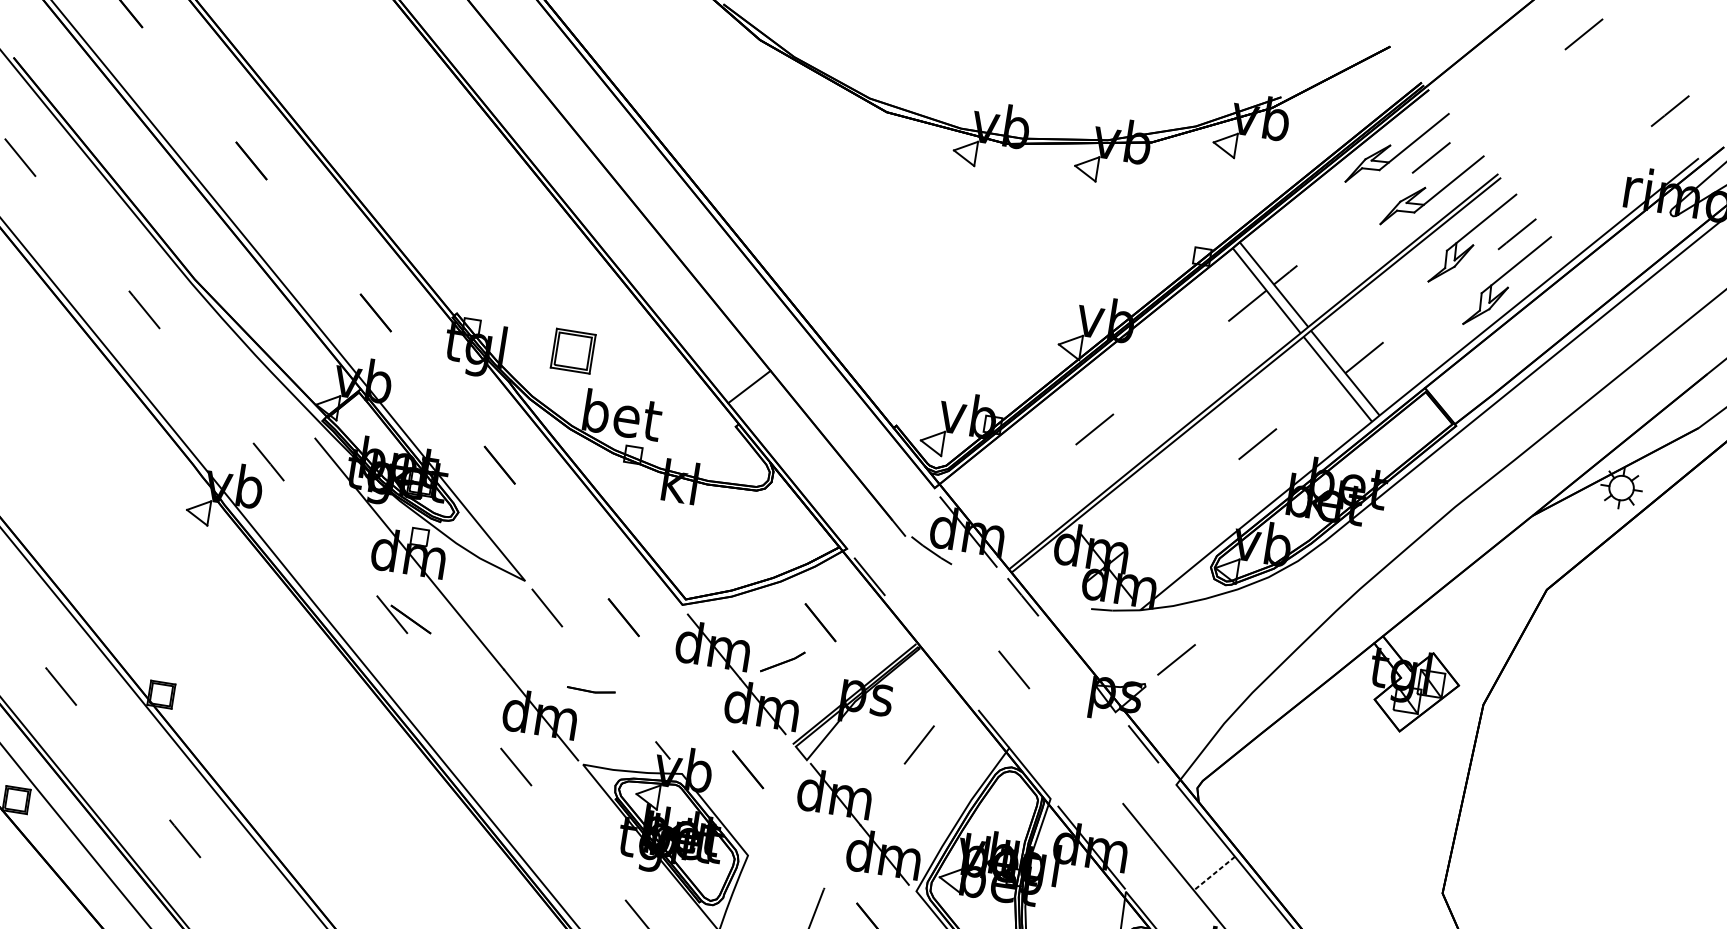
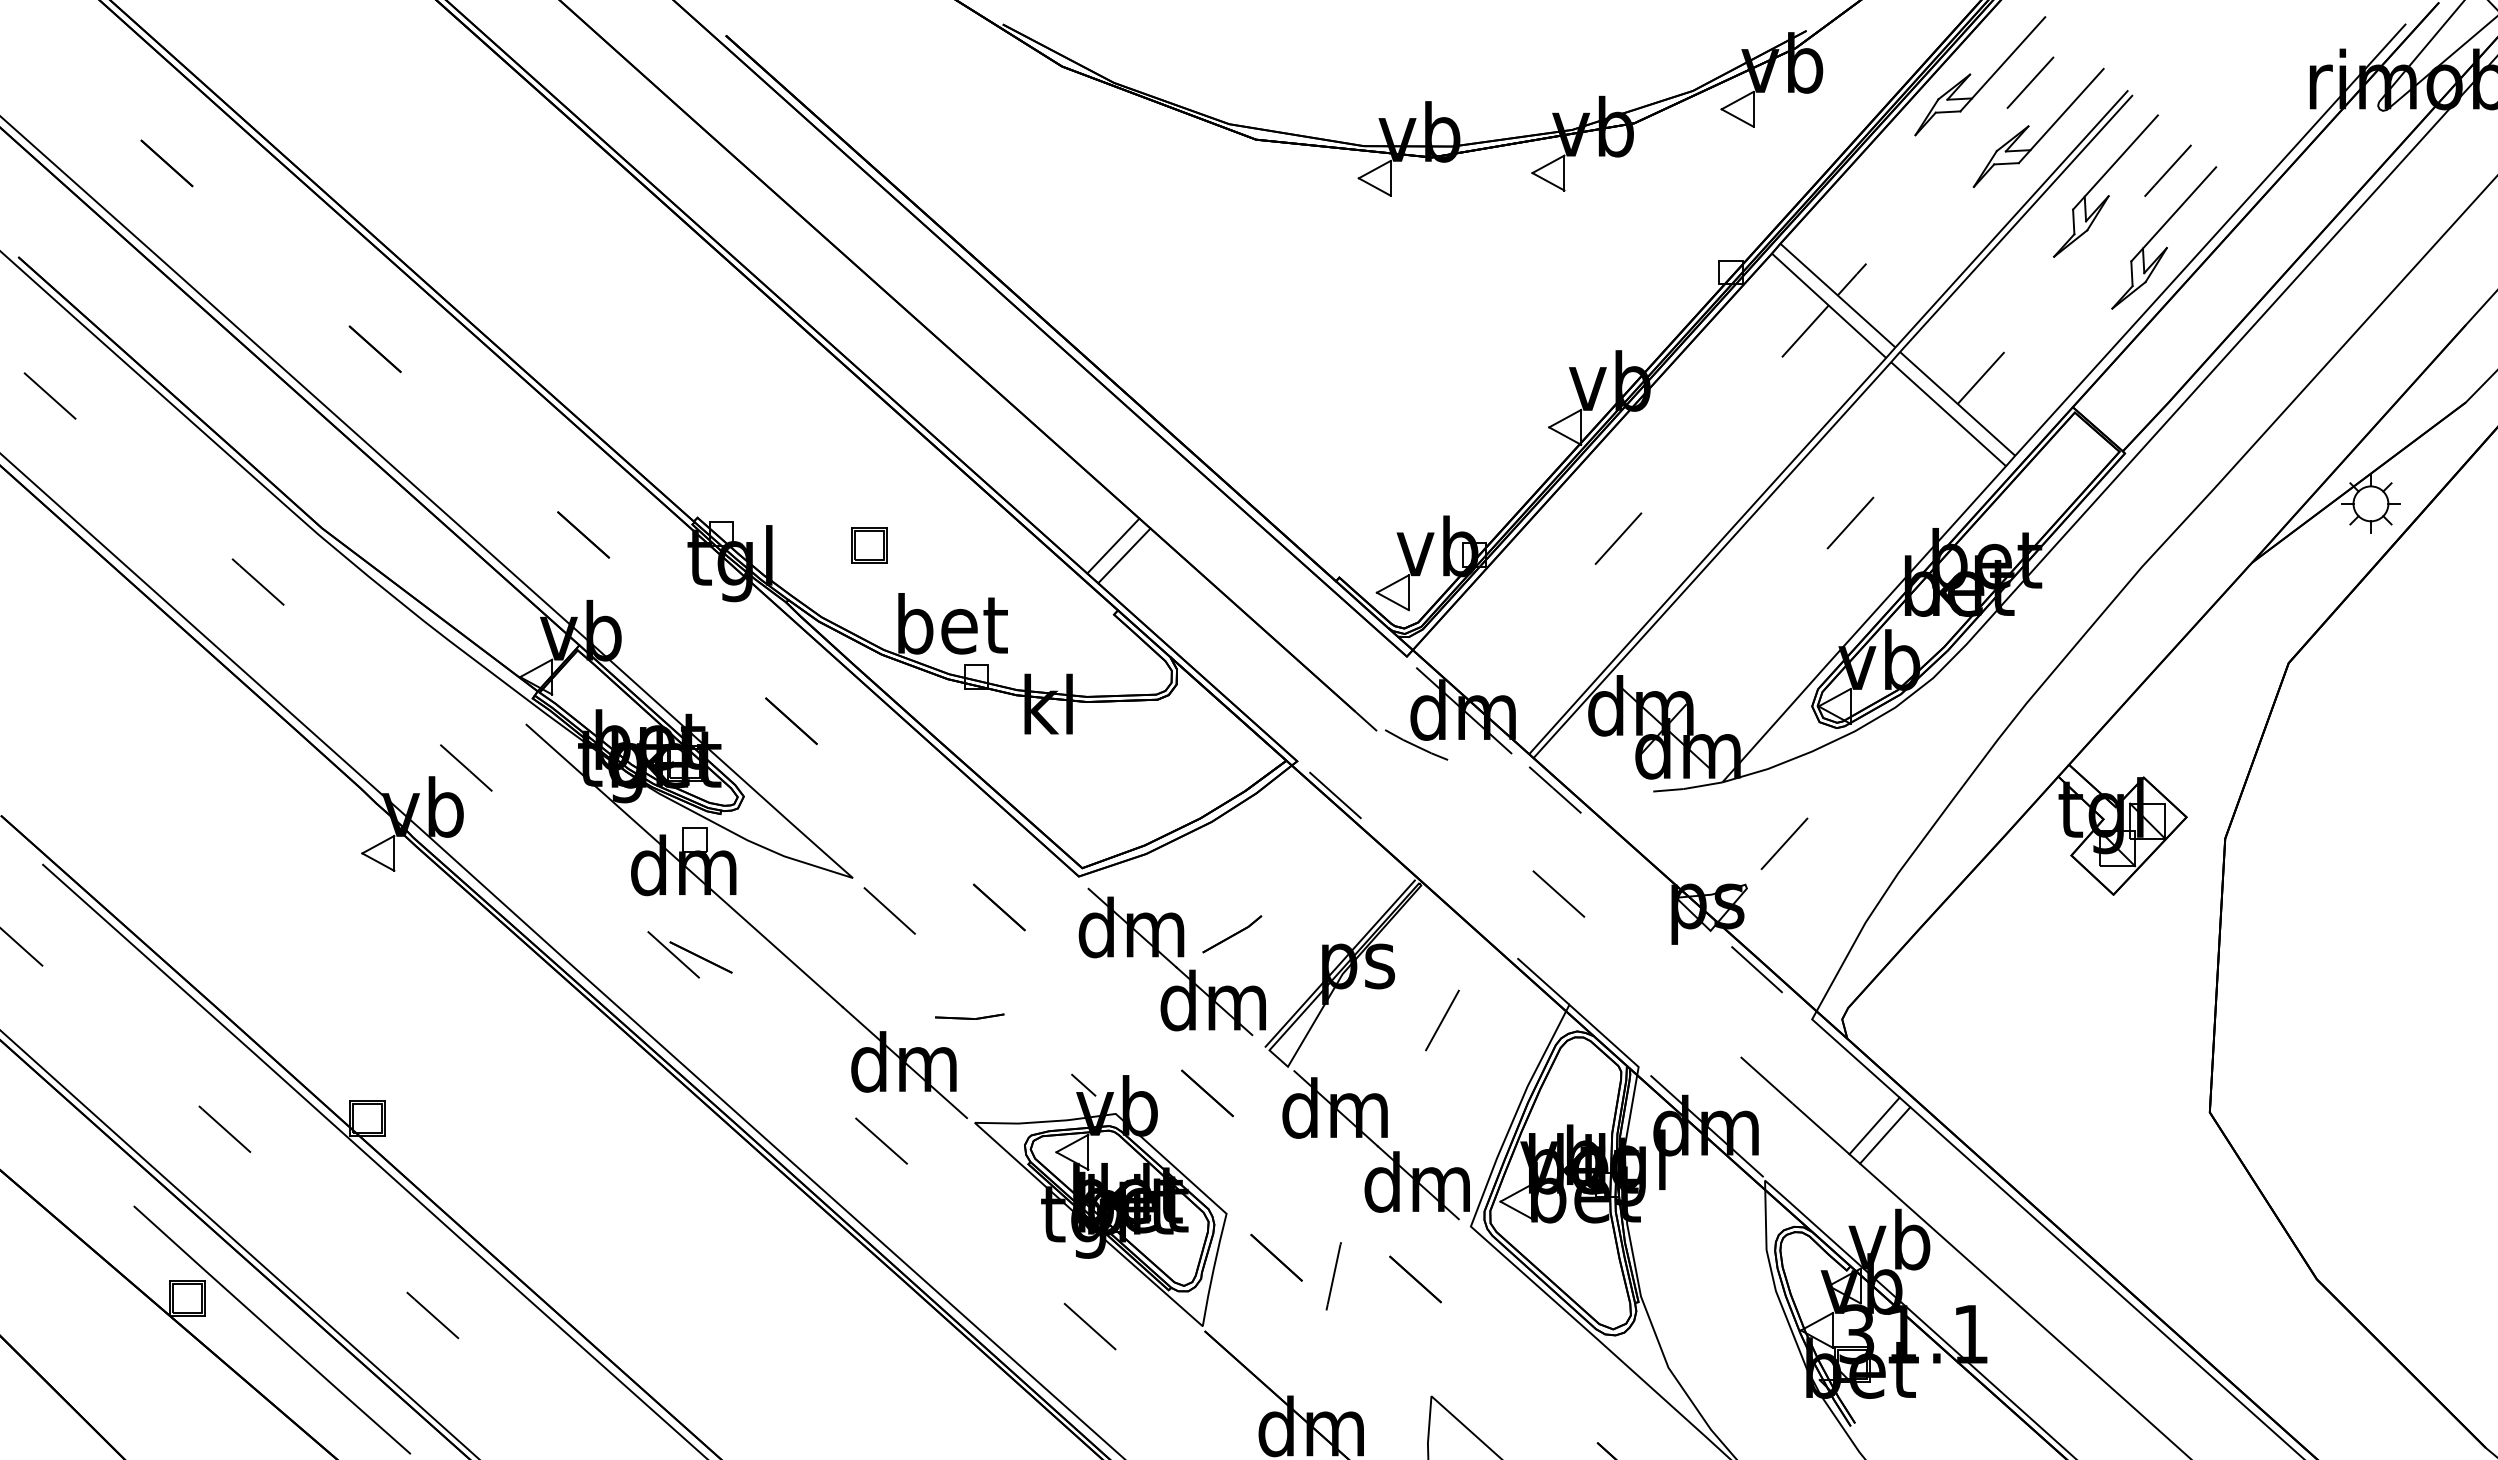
part: (573, 351) -> (869, 545), size x0.62
line: (743, 378) -> (1113, 545), added
line: (820, 622) -> (1276, 1257), moved
line: (1208, 865) -> (1874, 1125), added
line: (1214, 873) -> (1885, 1135), dashed -> solid

